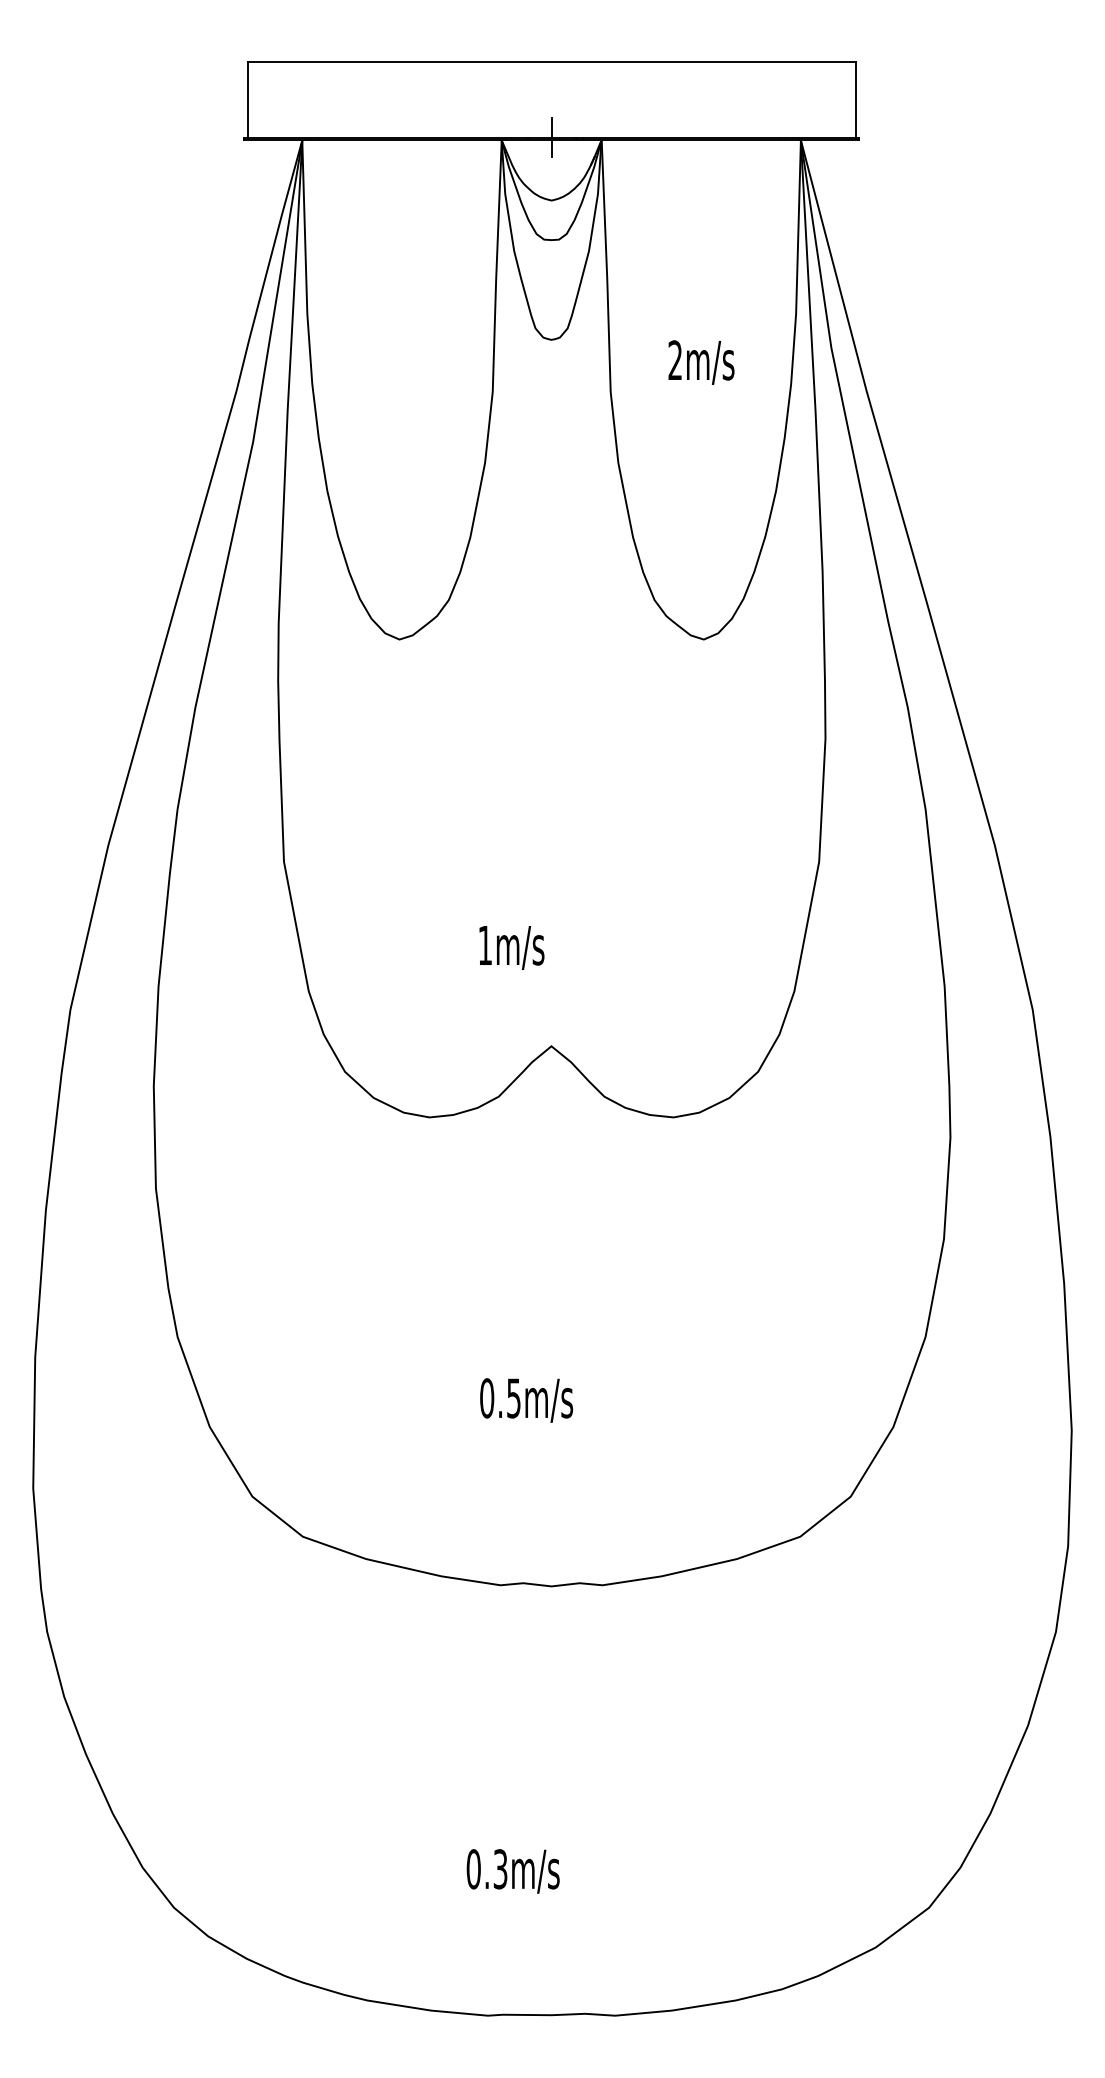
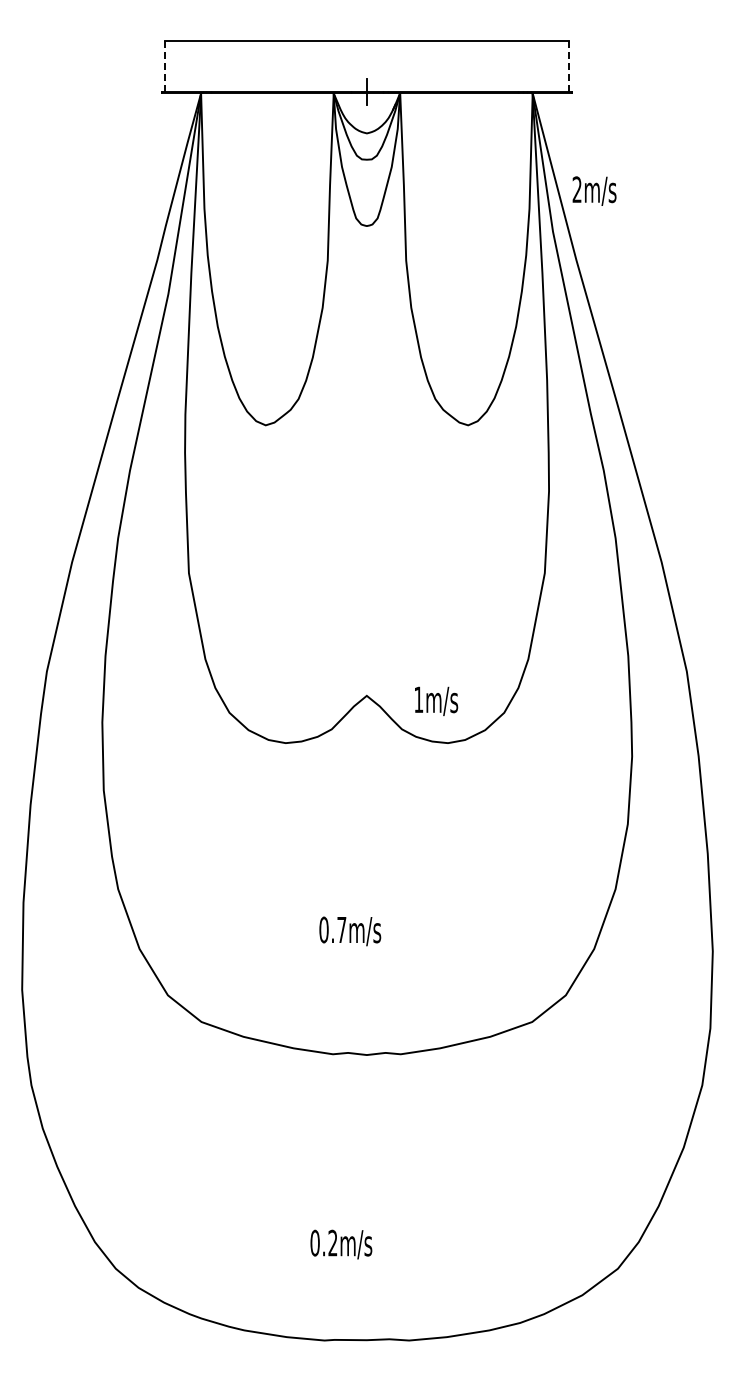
line: (247, 101) -> (164, 67), solid -> dashed
line: (856, 101) -> (569, 67), solid -> dashed
text: (701, 361) -> (594, 190), moved
text: (511, 946) -> (436, 700), moved
text: (513, 1399) -> (341, 930), 0.5m/s -> 0.7m/s
text: (499, 1869) -> (332, 1243), 0.3m/s -> 0.2m/s

